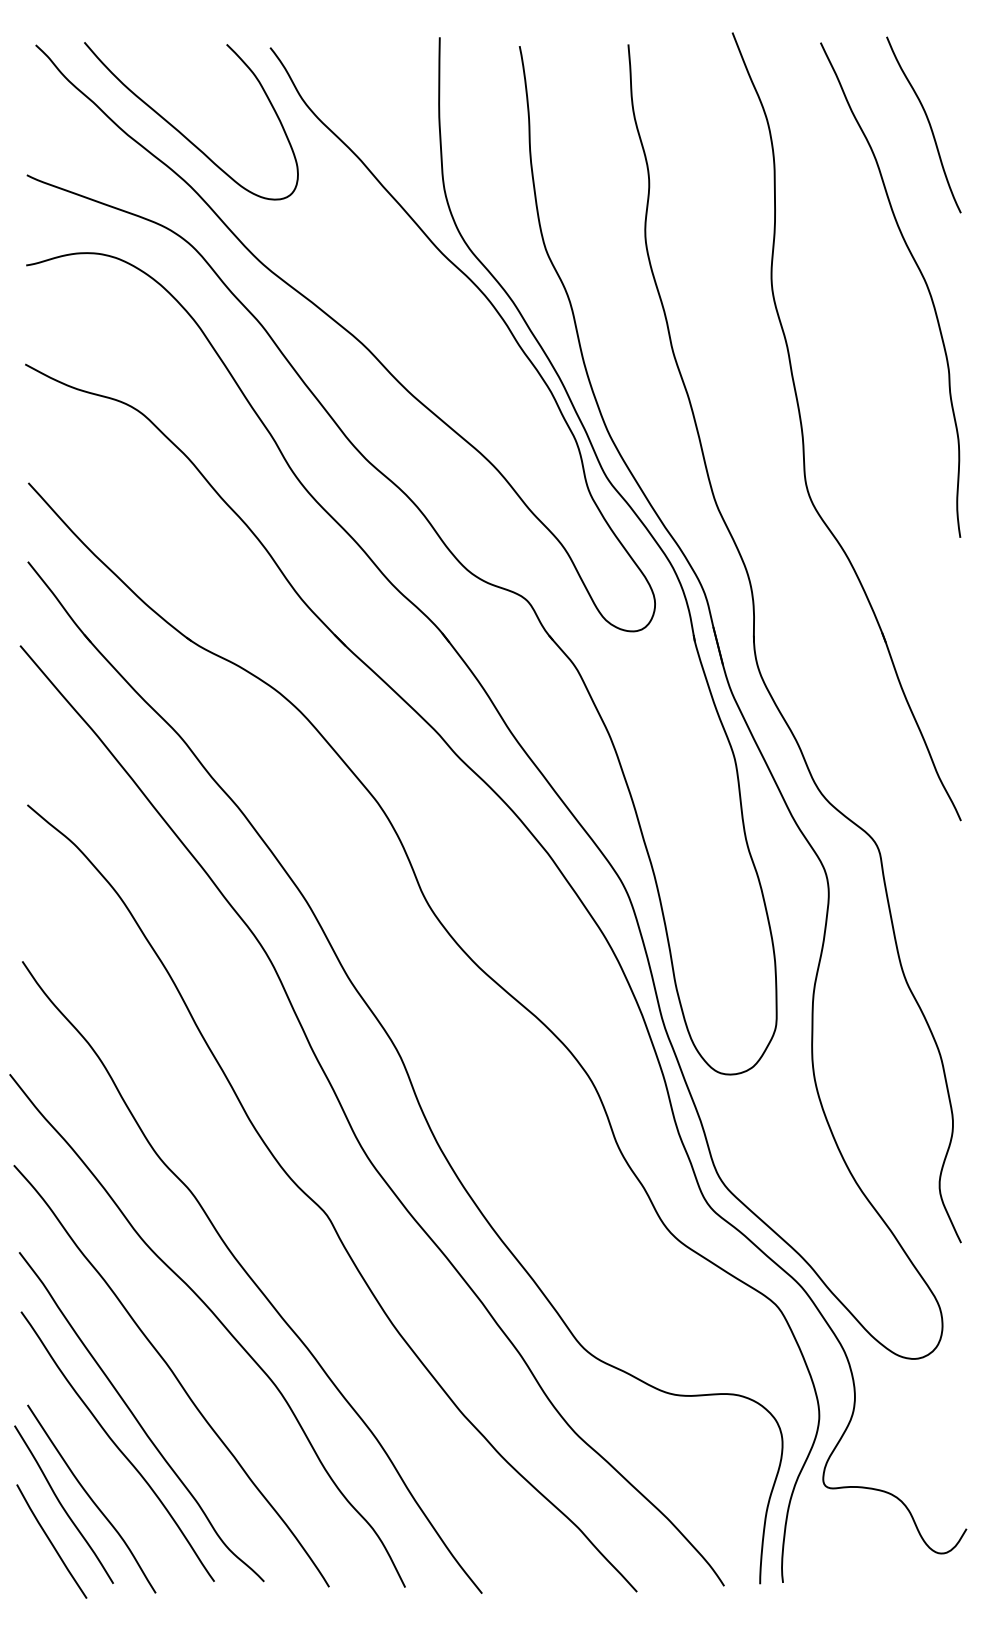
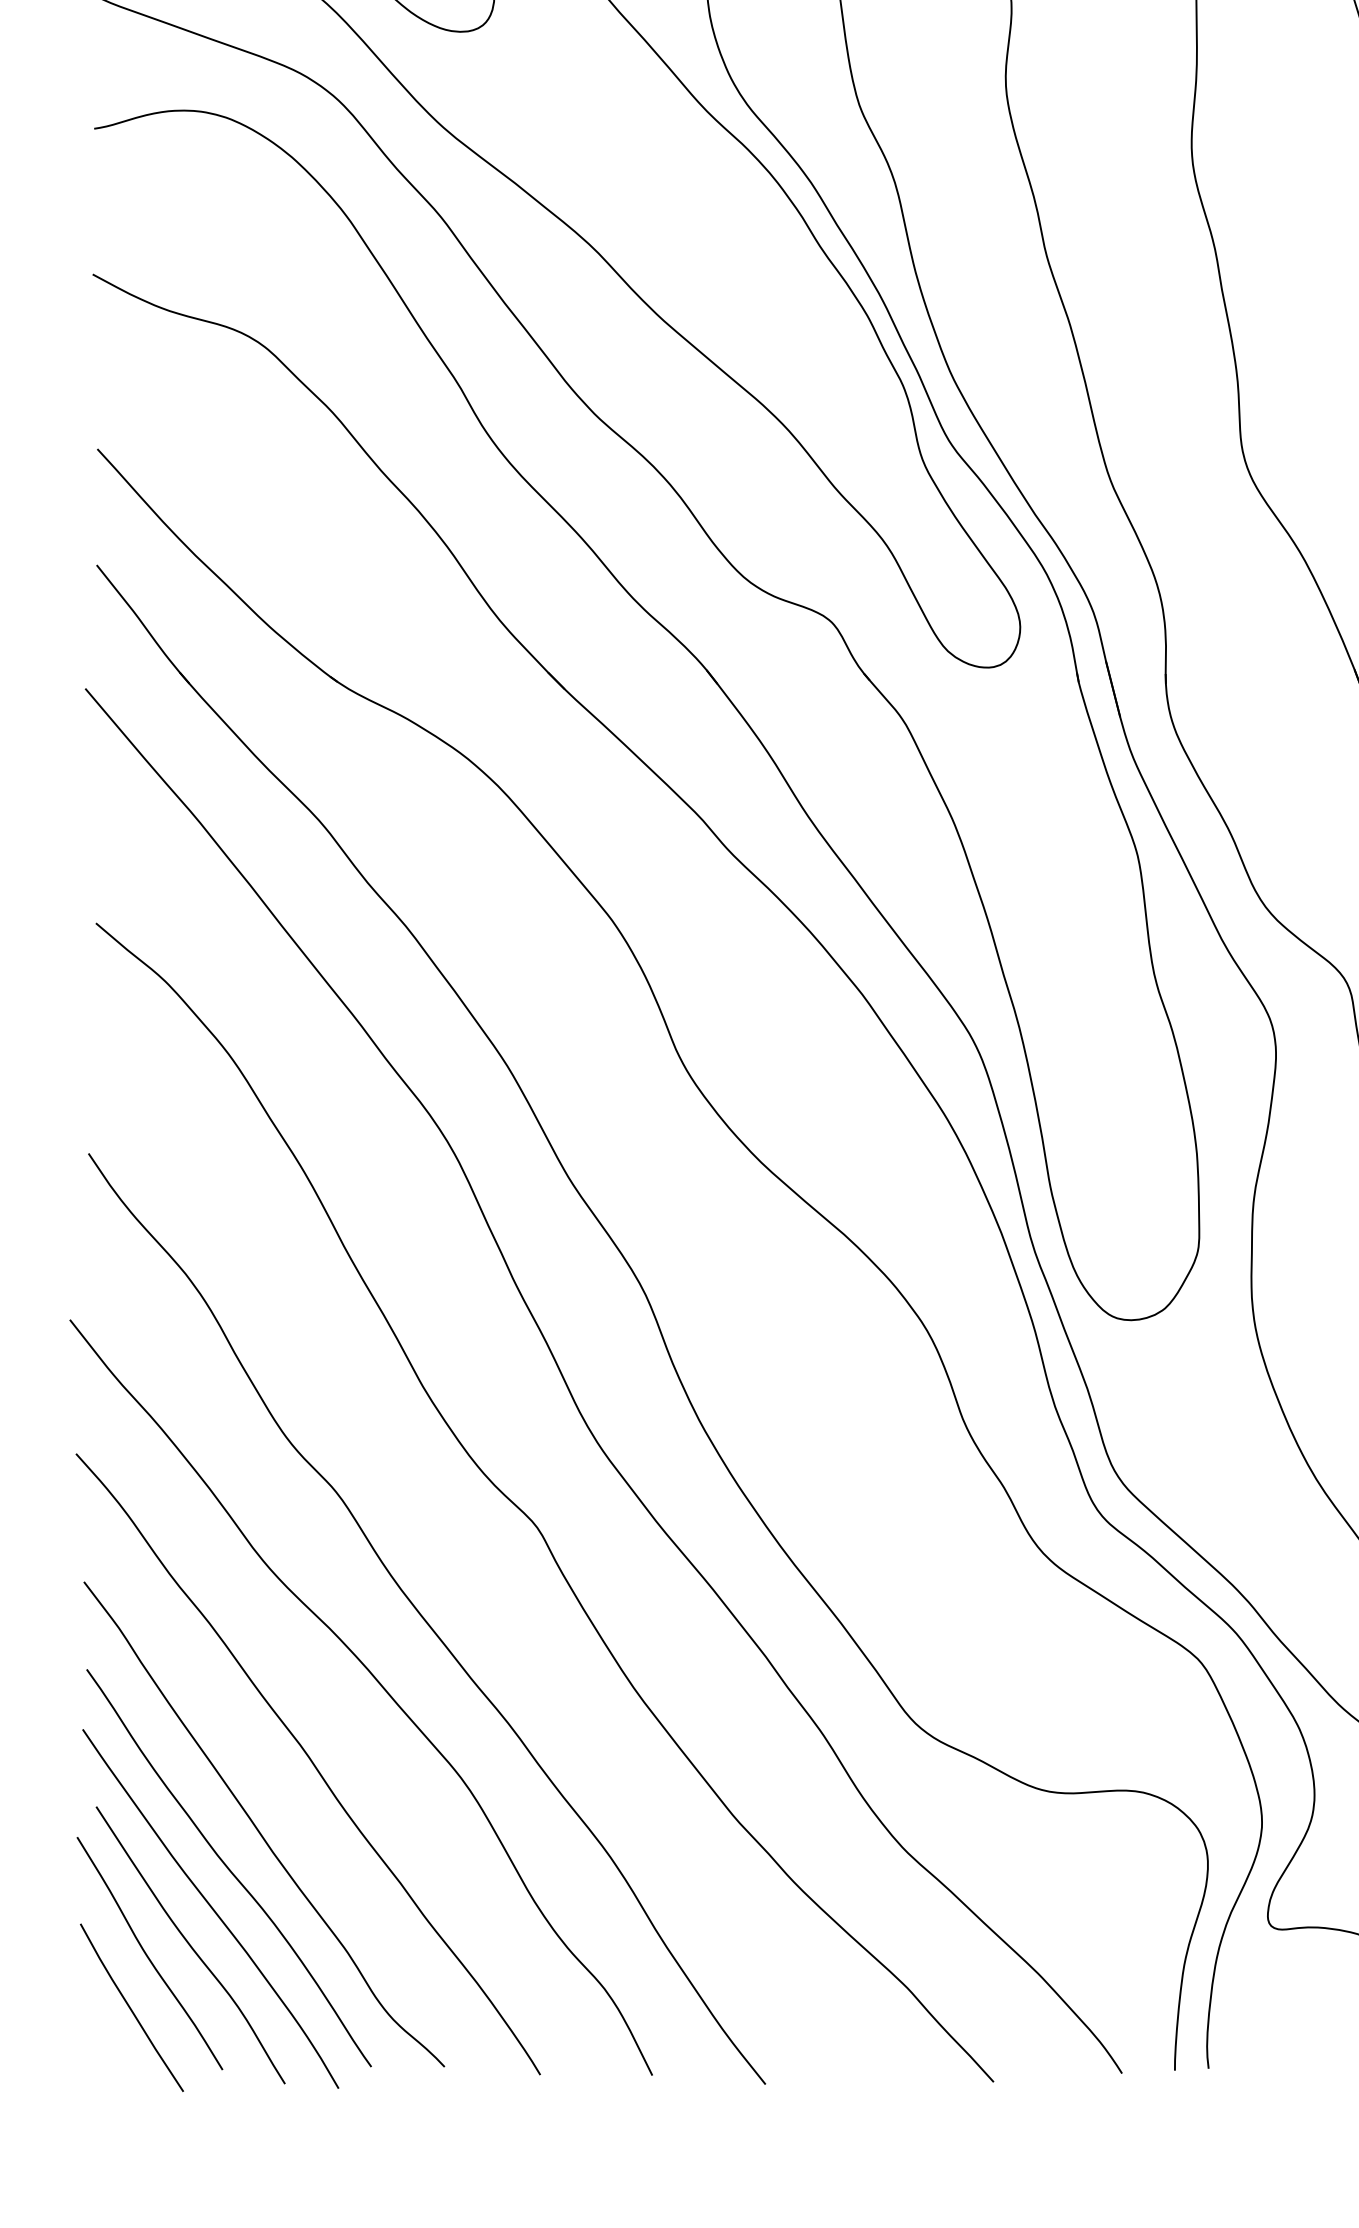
curve: (105, 1474) -> (210, 1909), added

